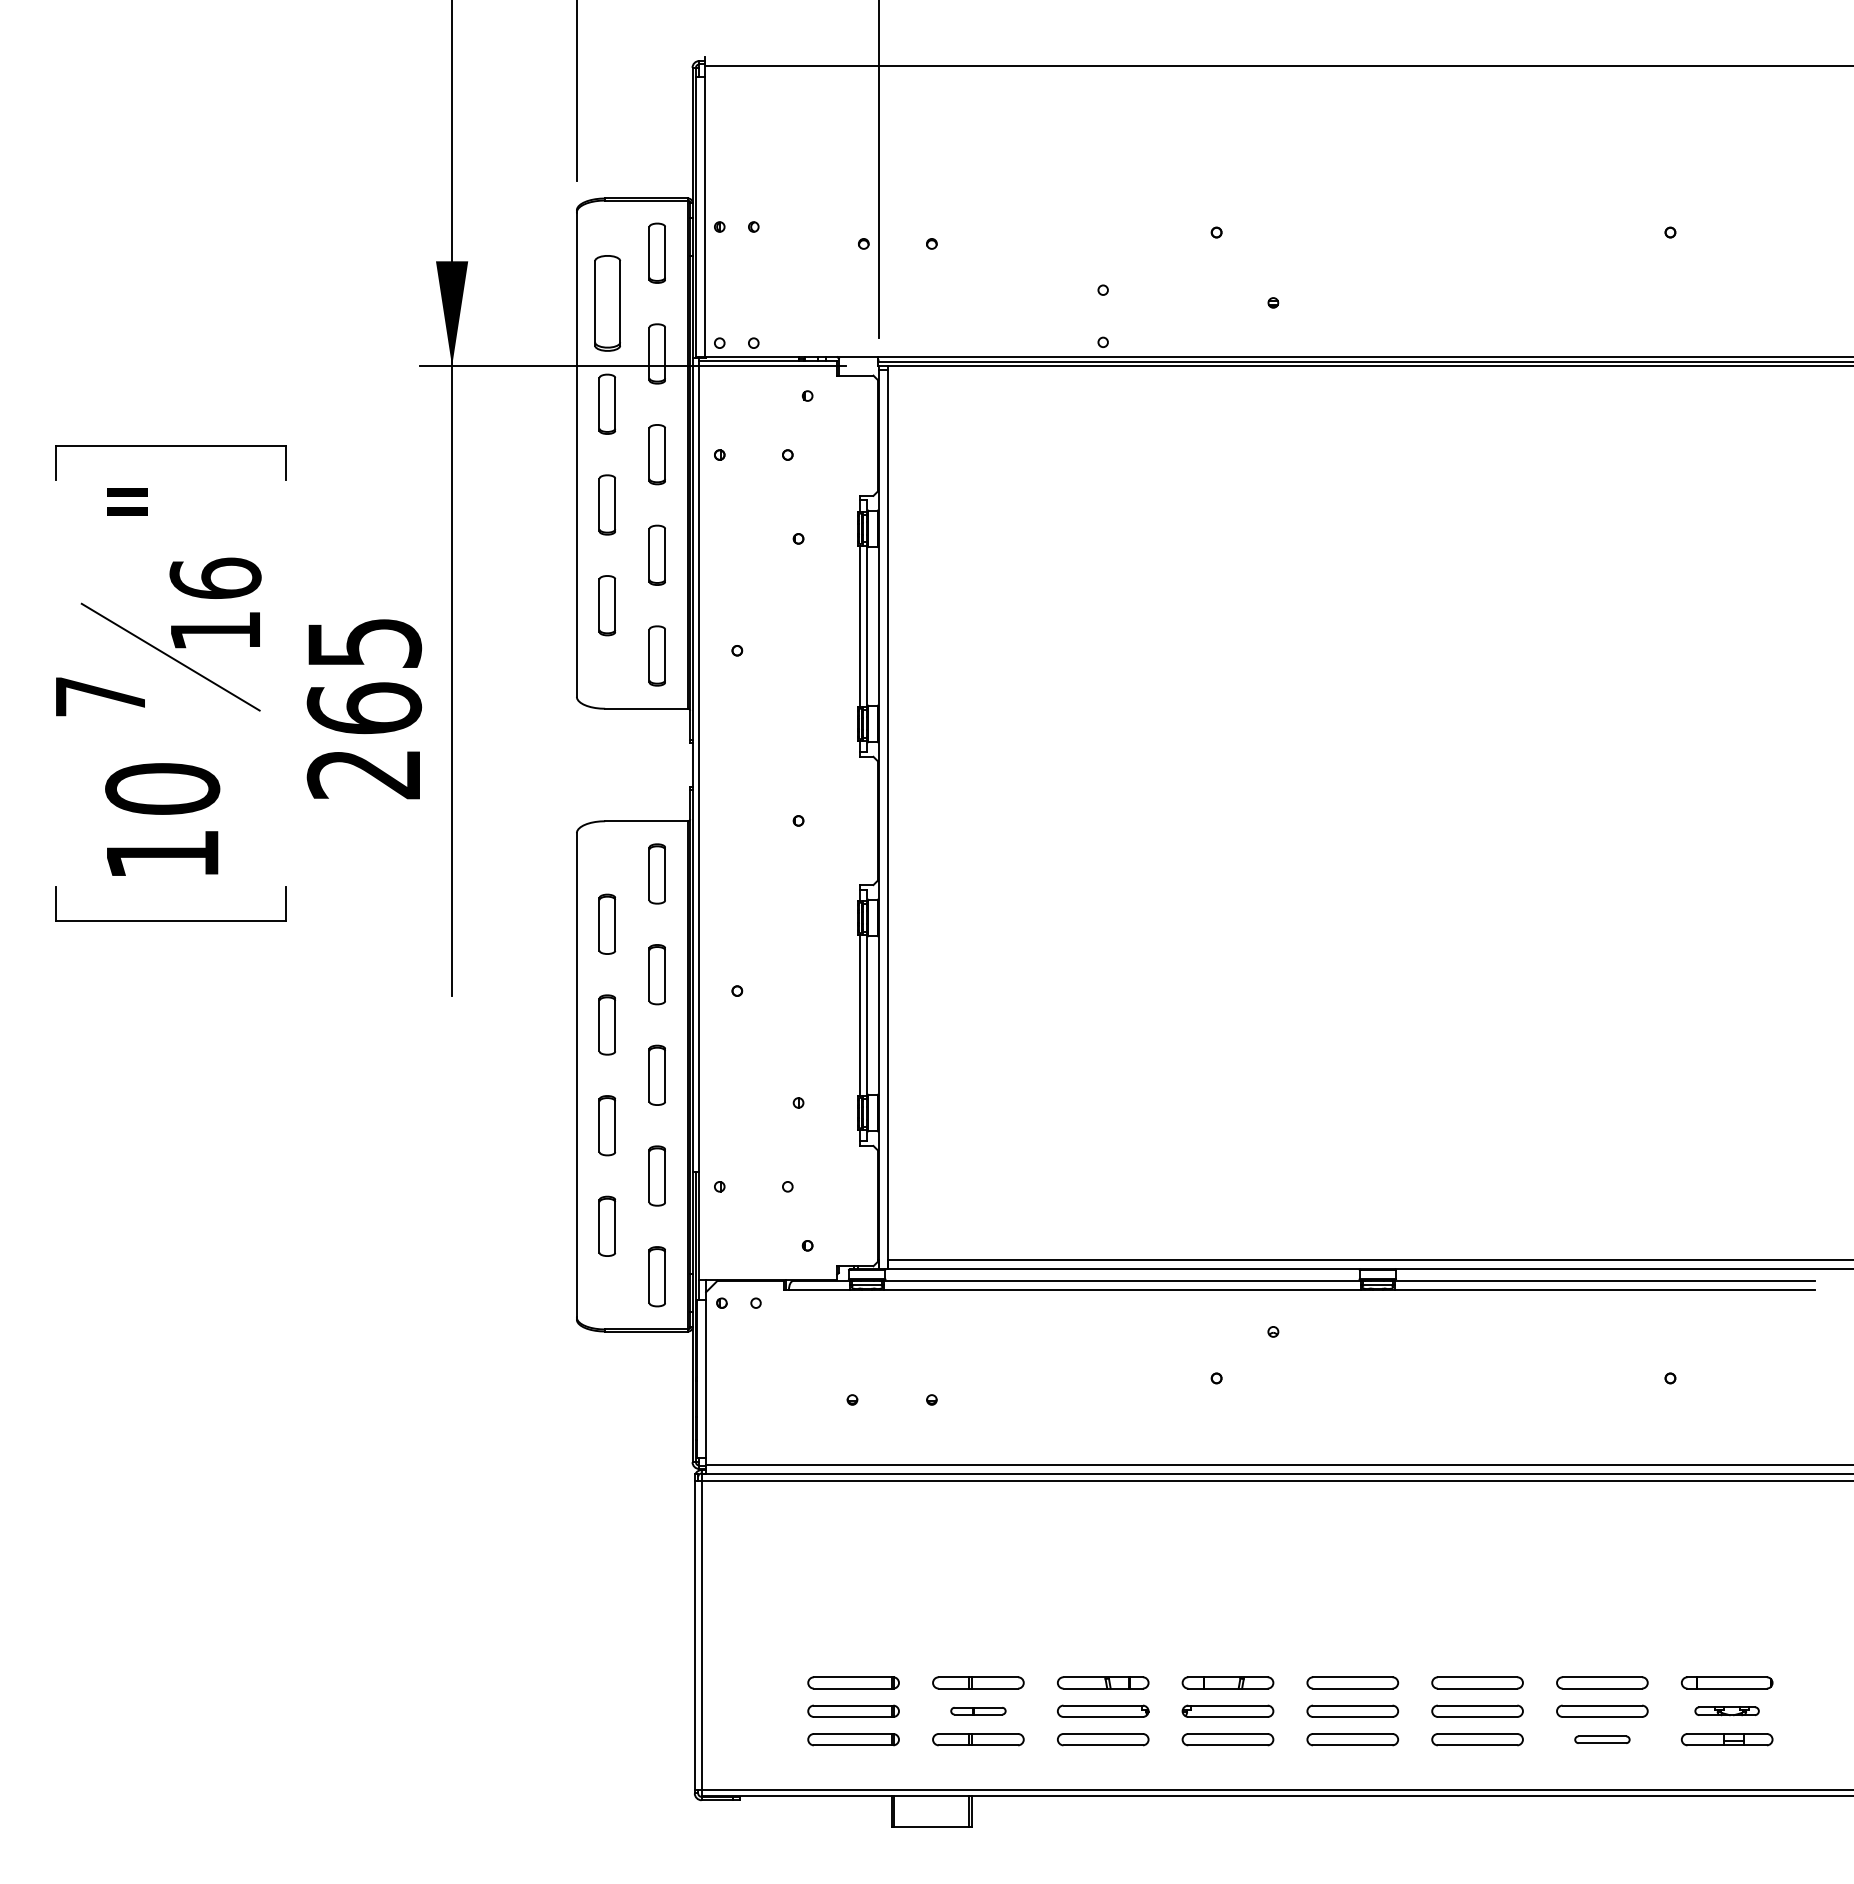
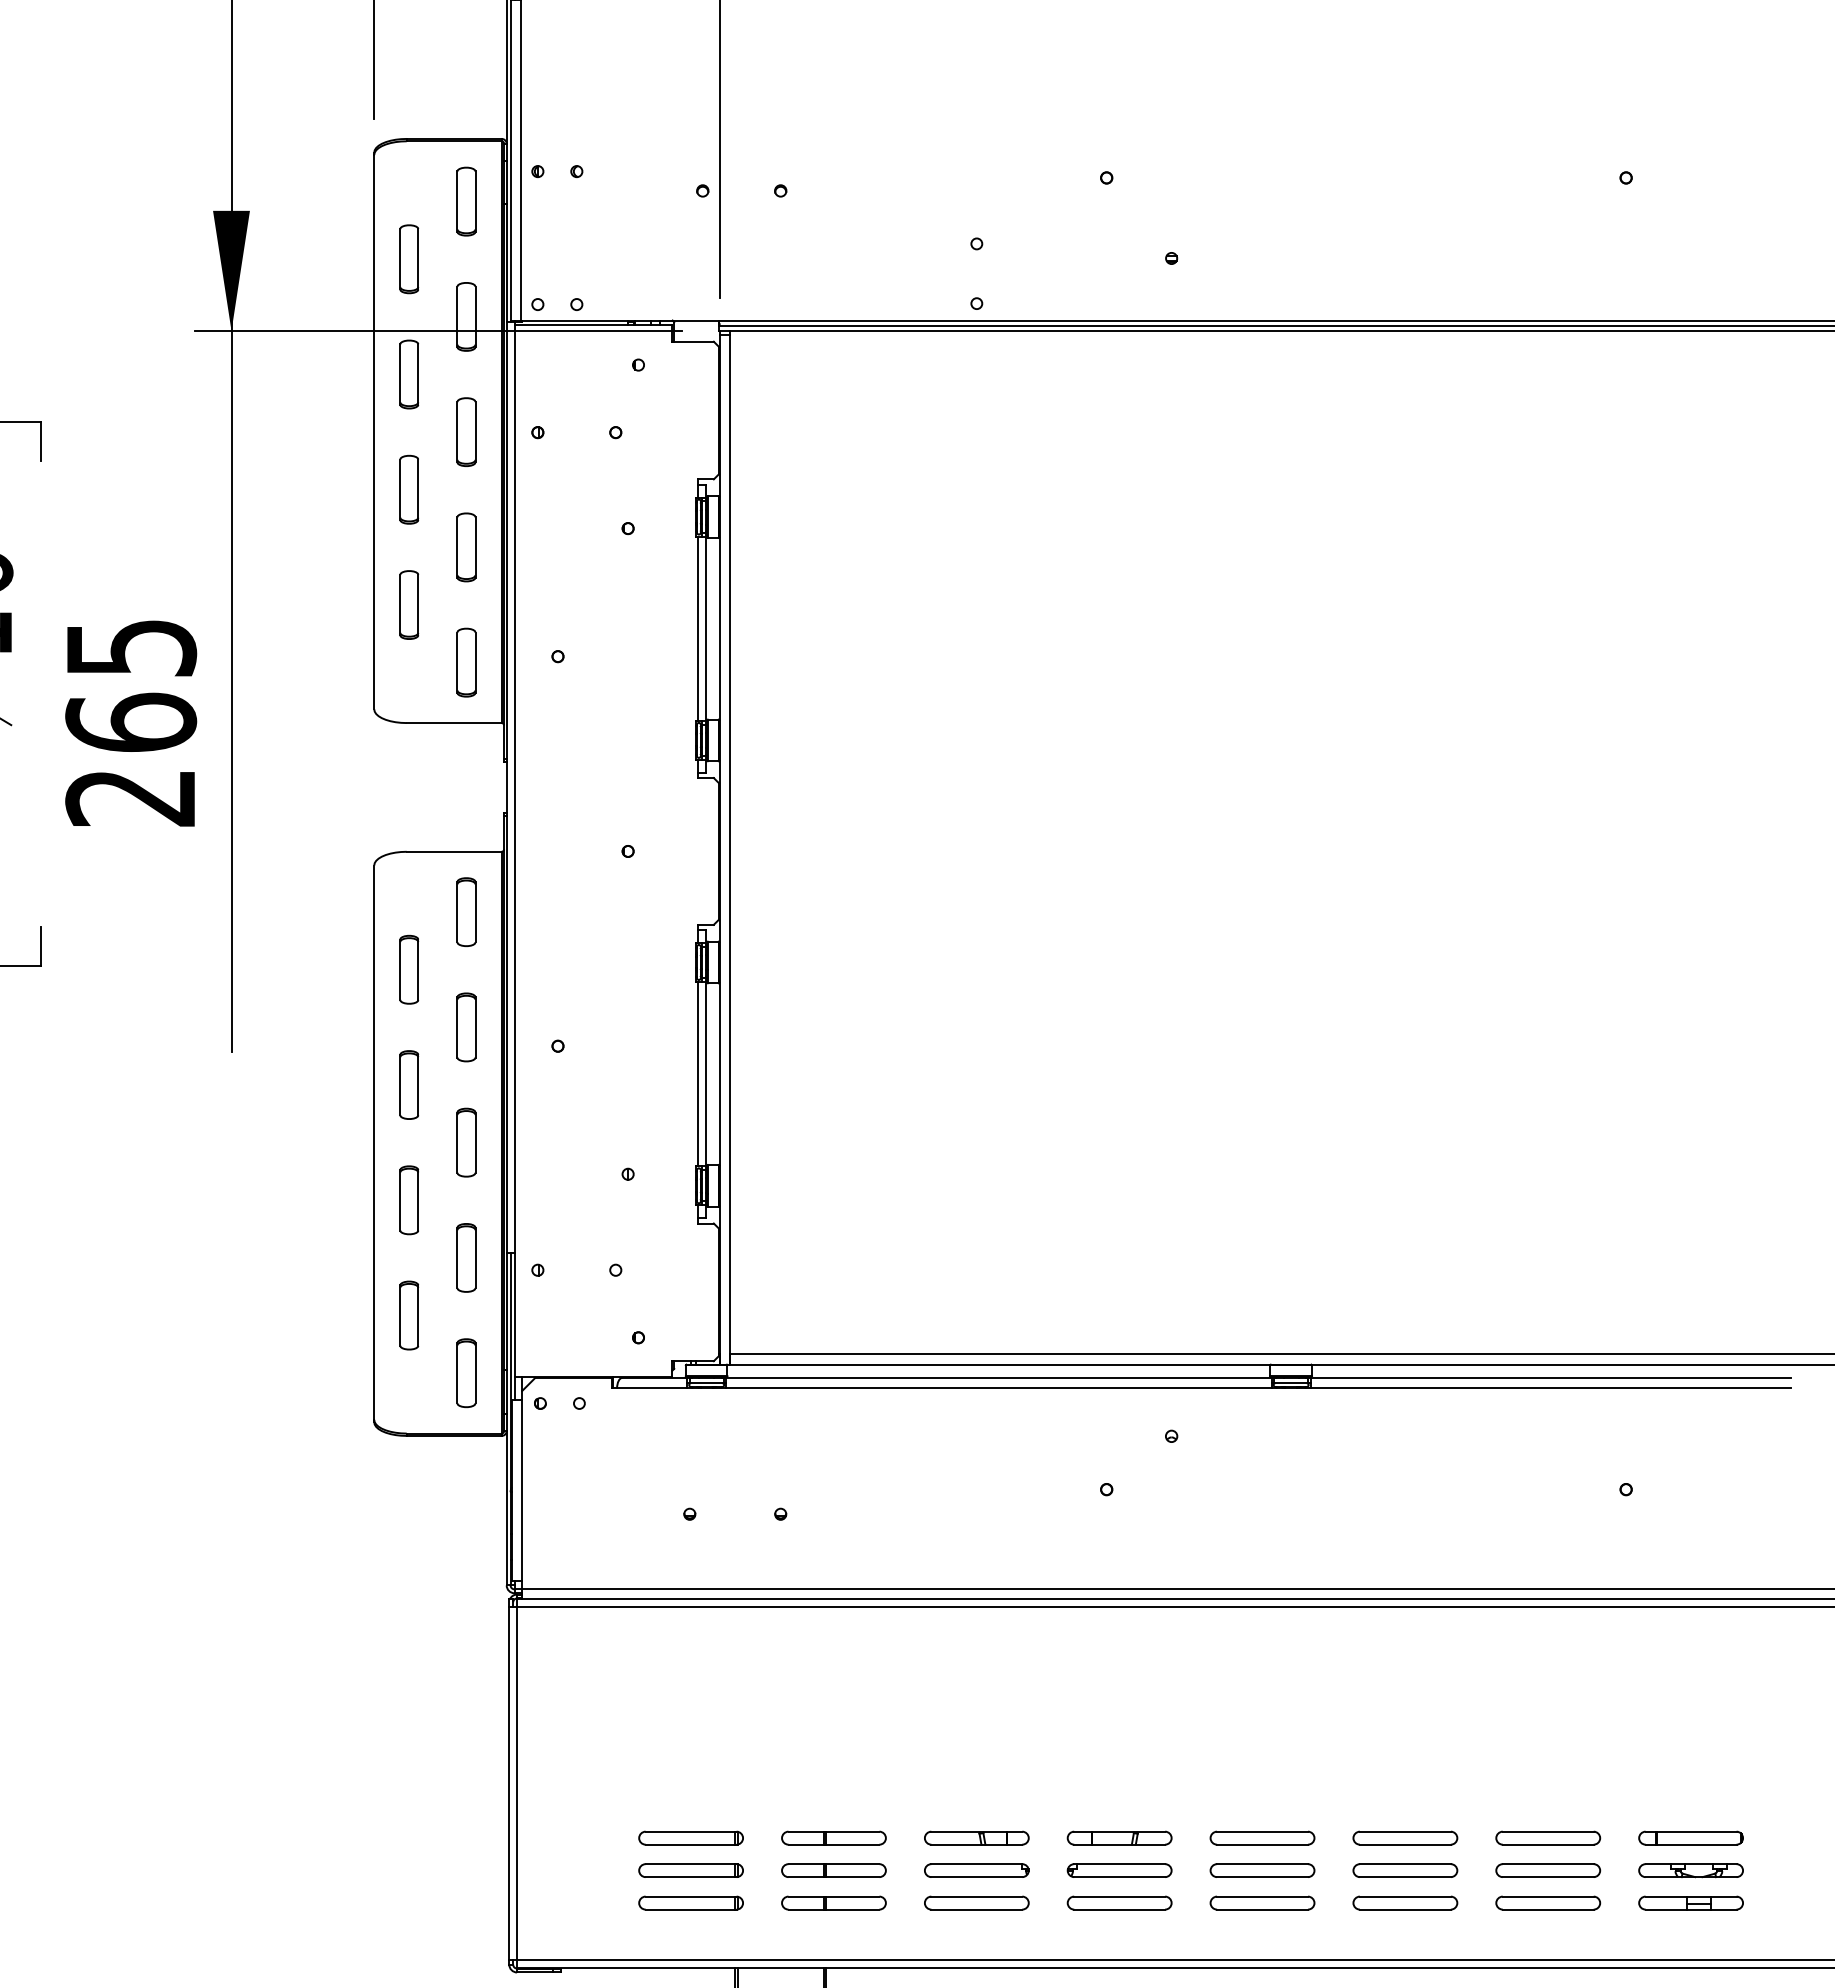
part: (606, 303) -> (408, 259), size x0.62
part: (978, 1710) -> (834, 1869), size x1.67
part: (1726, 1710) -> (1690, 1869), size x1.43
part: (1602, 1739) -> (1548, 1902), size x1.67

